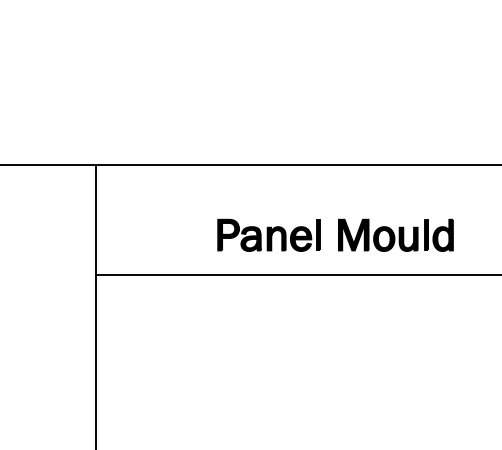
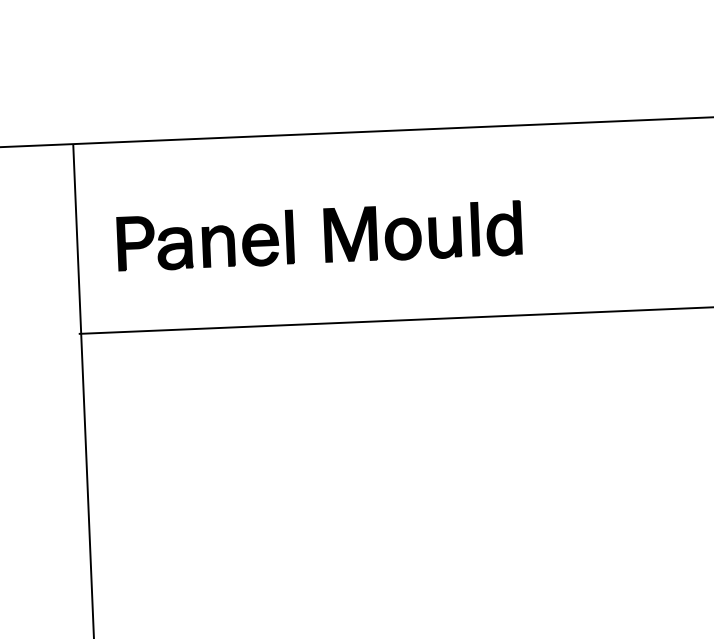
part: (335, 234) -> (319, 234), moved

